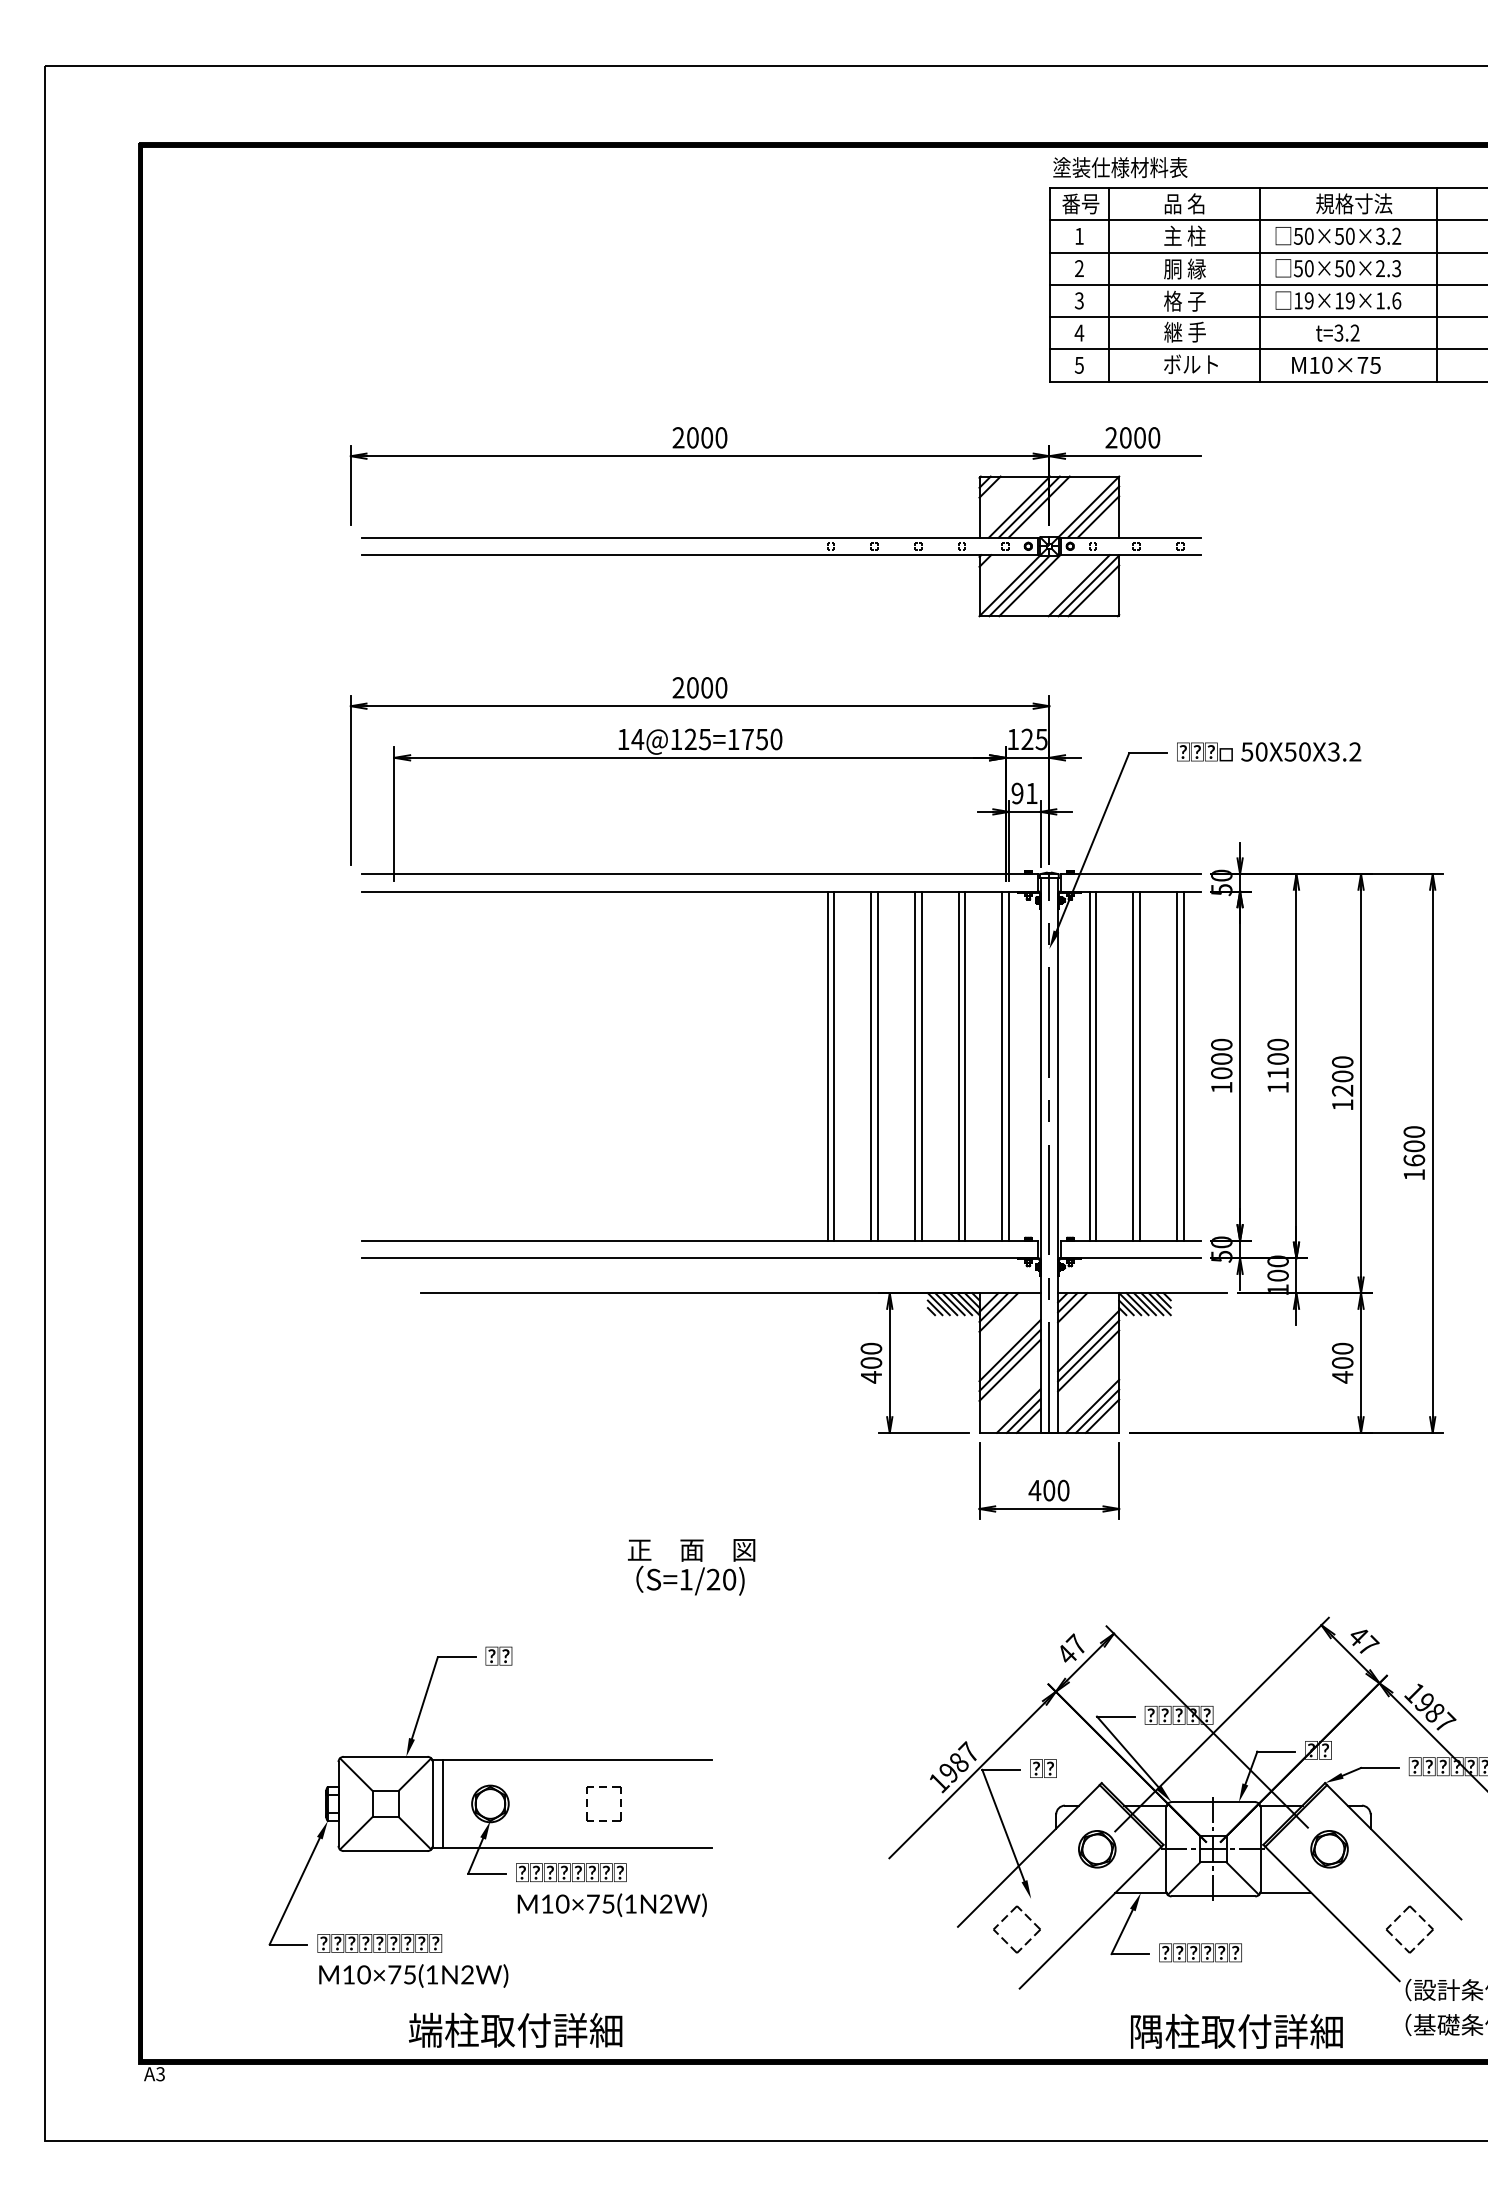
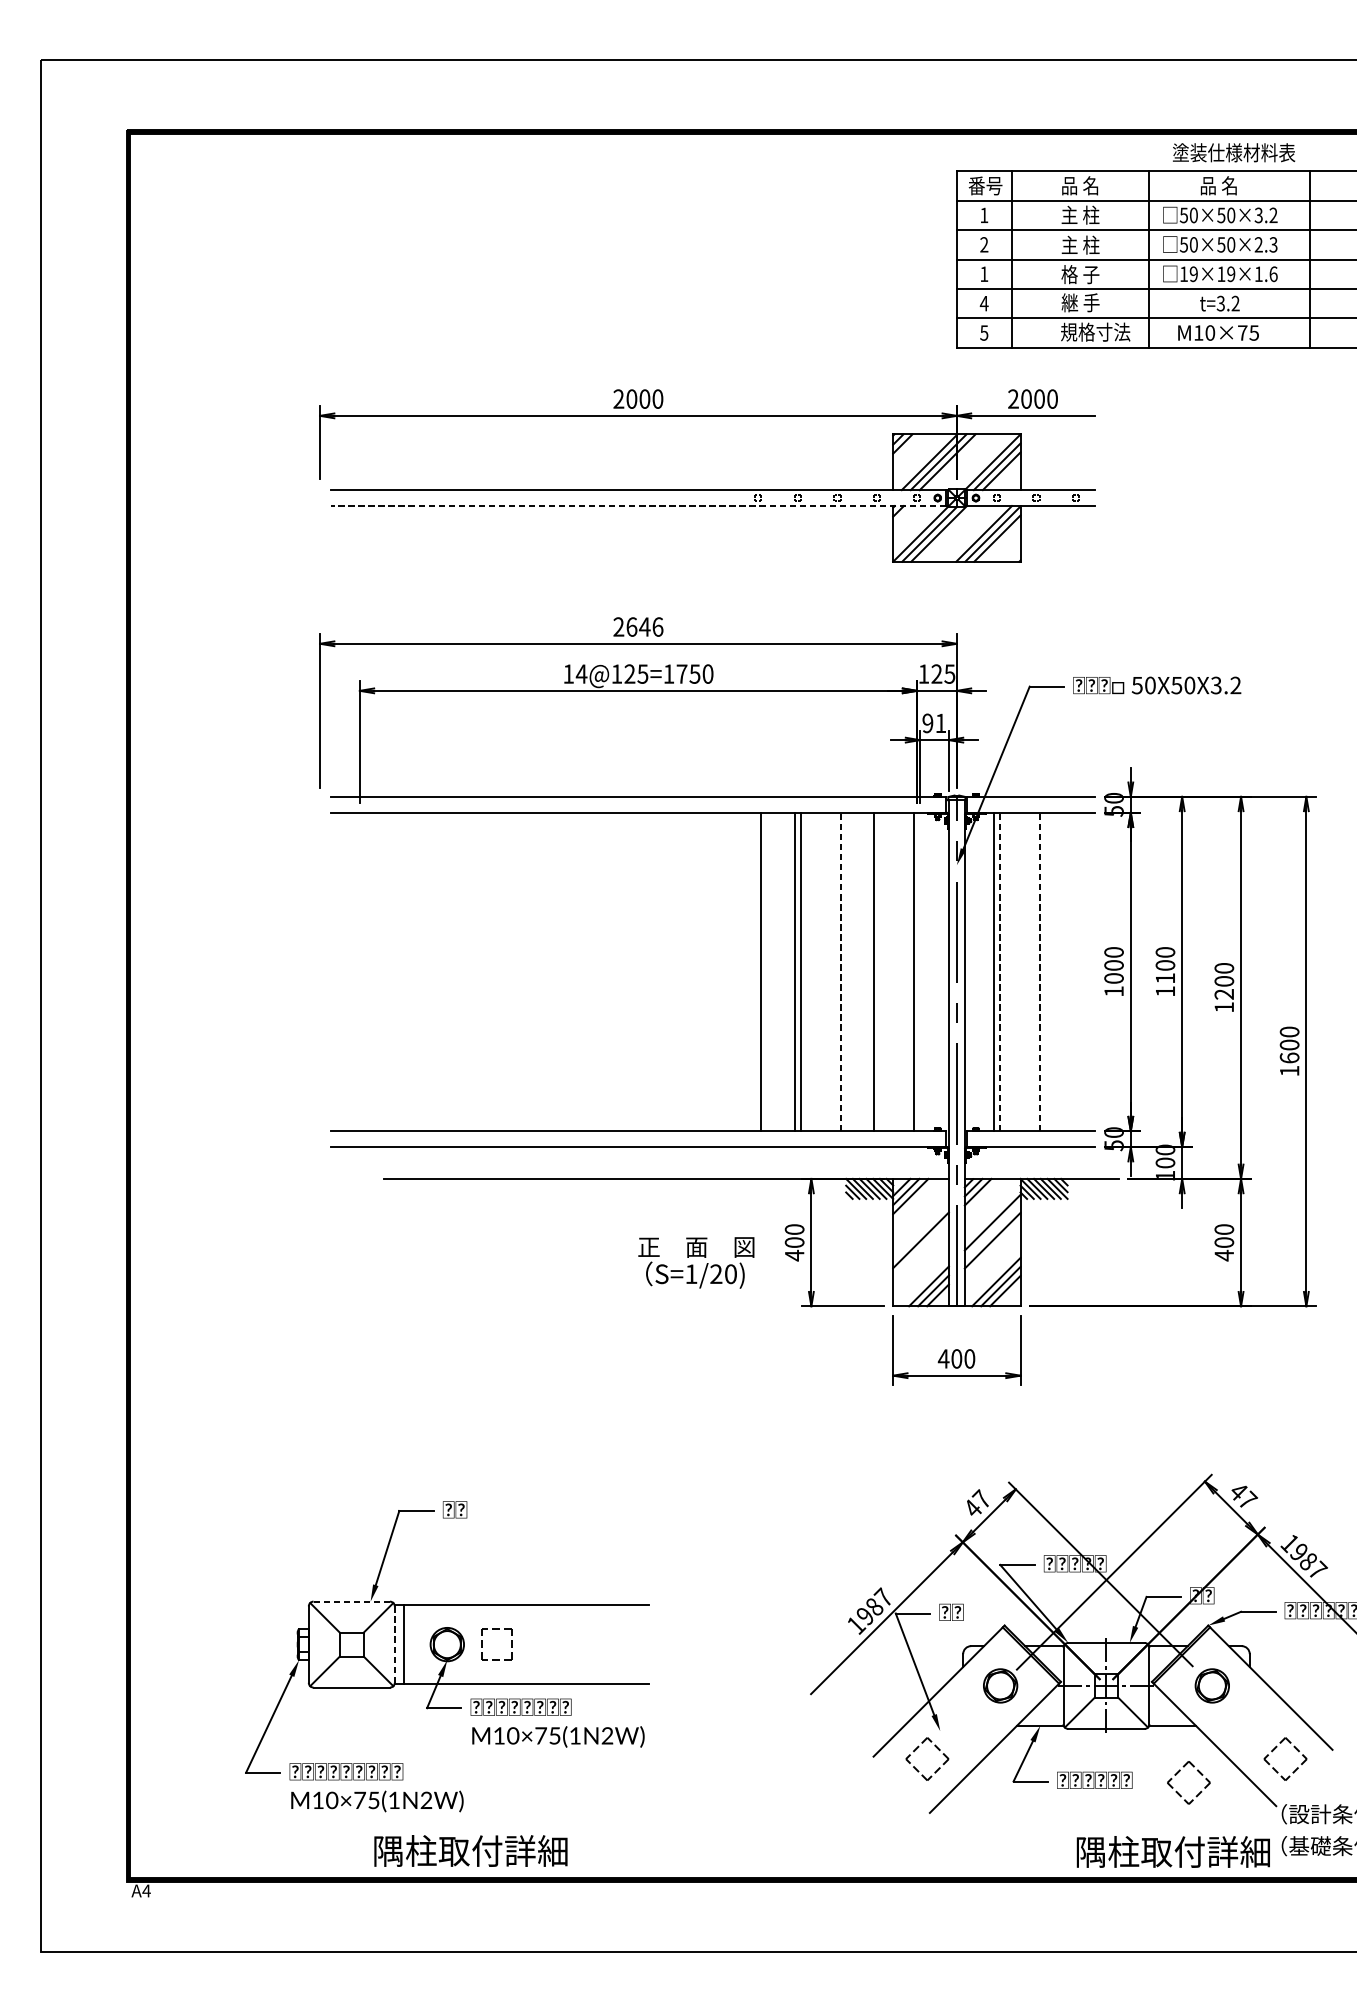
text: (1120, 167) -> (1234, 152), moved
text: (1354, 203) -> (1235, 185), 規格寸法 -> 品 名
text: (1184, 268) -> (1080, 244), 胴 縁 -> 主 柱
text: (1078, 300) -> (983, 273), 3 -> 1
text: (1201, 364) -> (1095, 332), ボルト -> 規格寸法
line: (700, 555) -> (638, 506), solid -> dashed
text: (707, 687) -> (645, 626), 2000 -> 2646
line: (827, 1065) -> (754, 971), removed
line: (915, 1065) -> (834, 971), removed
line: (965, 1065) -> (880, 971), removed
line: (1009, 1065) -> (920, 971), removed
line: (1133, 1065) -> (1033, 971), removed
line: (1177, 1065) -> (1073, 971), removed
line: (1183, 1065) -> (1079, 971), removed
line: (921, 1066) -> (840, 972), solid -> dashed
line: (1096, 1066) -> (999, 972), solid -> dashed
line: (1139, 1066) -> (1039, 972), solid -> dashed
line: (1009, 1350) -> (920, 1231), removed
line: (1088, 1350) -> (992, 1231), removed
line: (1009, 1369) -> (920, 1248), removed
text: (691, 1567) -> (696, 1263), moved
line: (385, 1756) -> (351, 1601), solid -> dashed
part: (603, 1787) -> (496, 1629), moved
line: (432, 1803) -> (394, 1644), solid -> dashed
part: (1292, 1944) -> (1178, 1772), added
text: (425, 2029) -> (388, 1850), 端柱取付詳細 -> 隅柱取付詳細
text: (1236, 2030) -> (1173, 1851), moved
text: (160, 2074) -> (146, 1891), A3 -> A4

